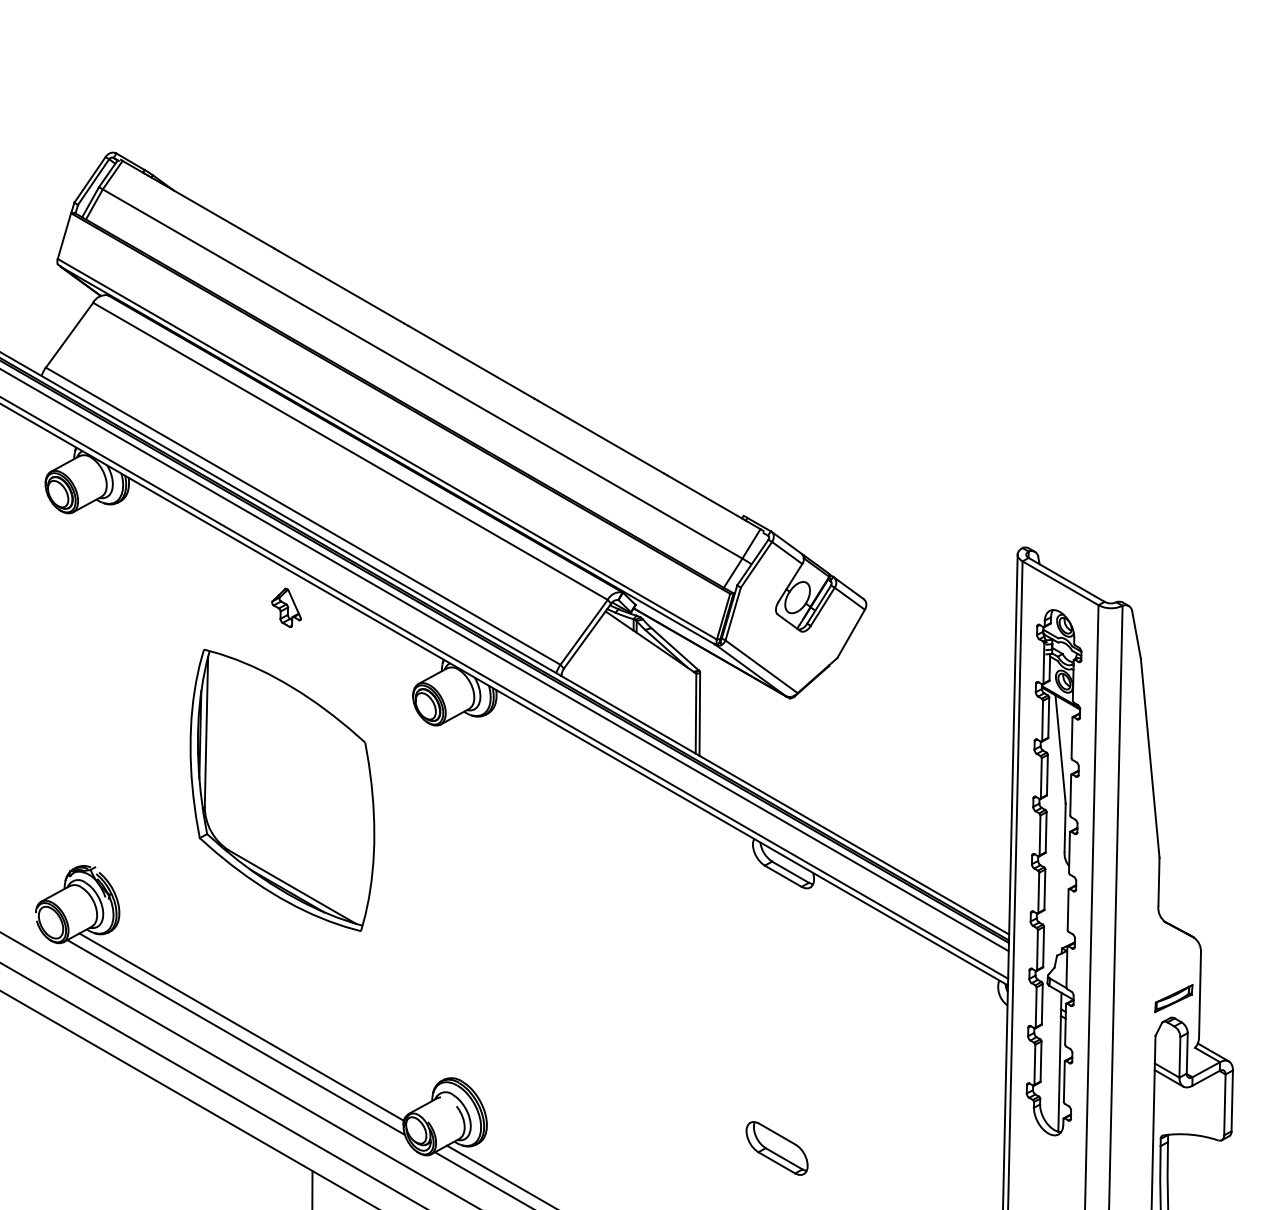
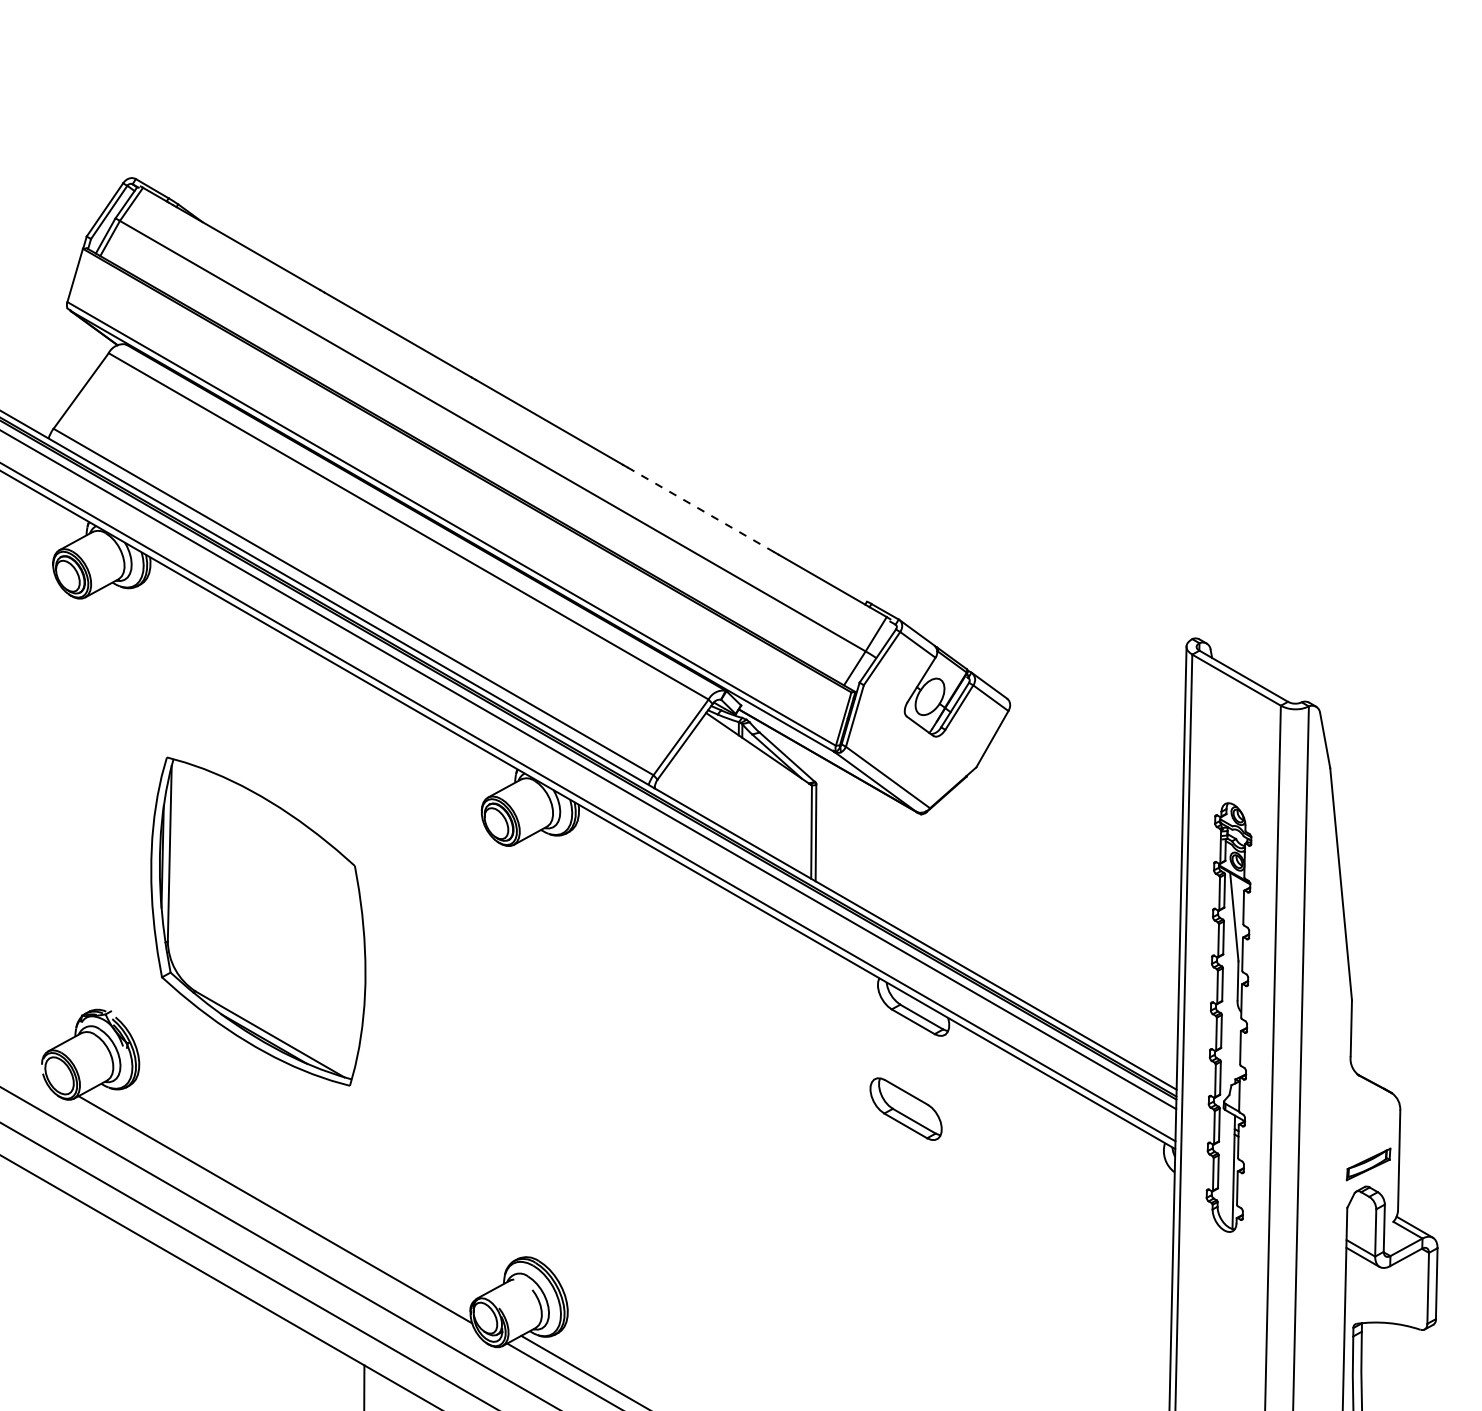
line: (600, 436) -> (700, 509), solid -> dashed
part: (285, 607) -> (333, 708), removed
part: (282, 790) -> (258, 921), moved
part: (1053, 872) -> (1228, 1017), size x0.7
line: (241, 1026) -> (281, 1197), removed
part: (776, 1147) -> (905, 1108), moved

